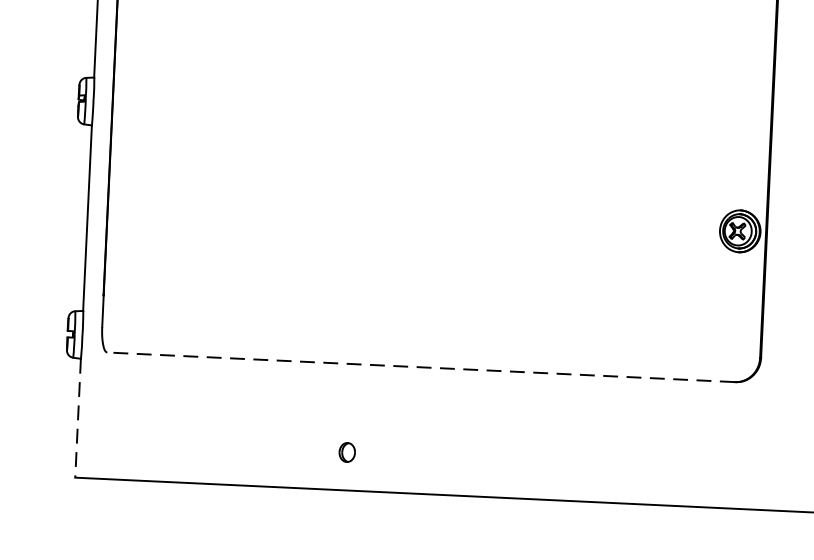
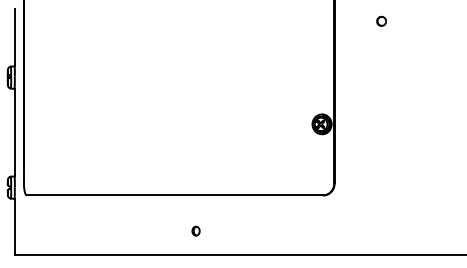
line: (420, 367) -> (174, 195), dashed -> solid
line: (77, 419) -> (14, 227), dashed -> solid
part: (346, 451) -> (195, 230), moved

